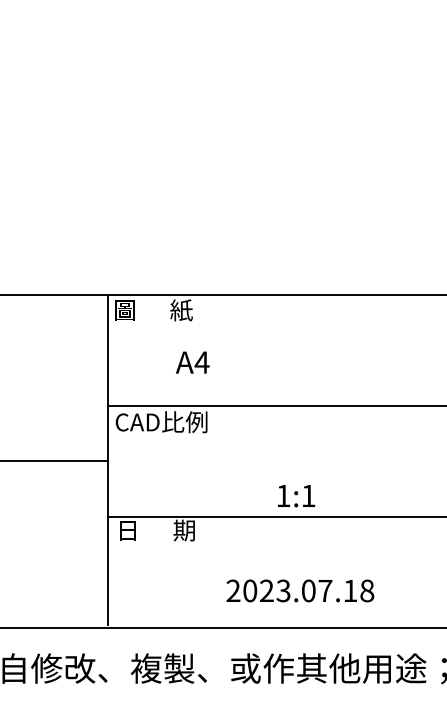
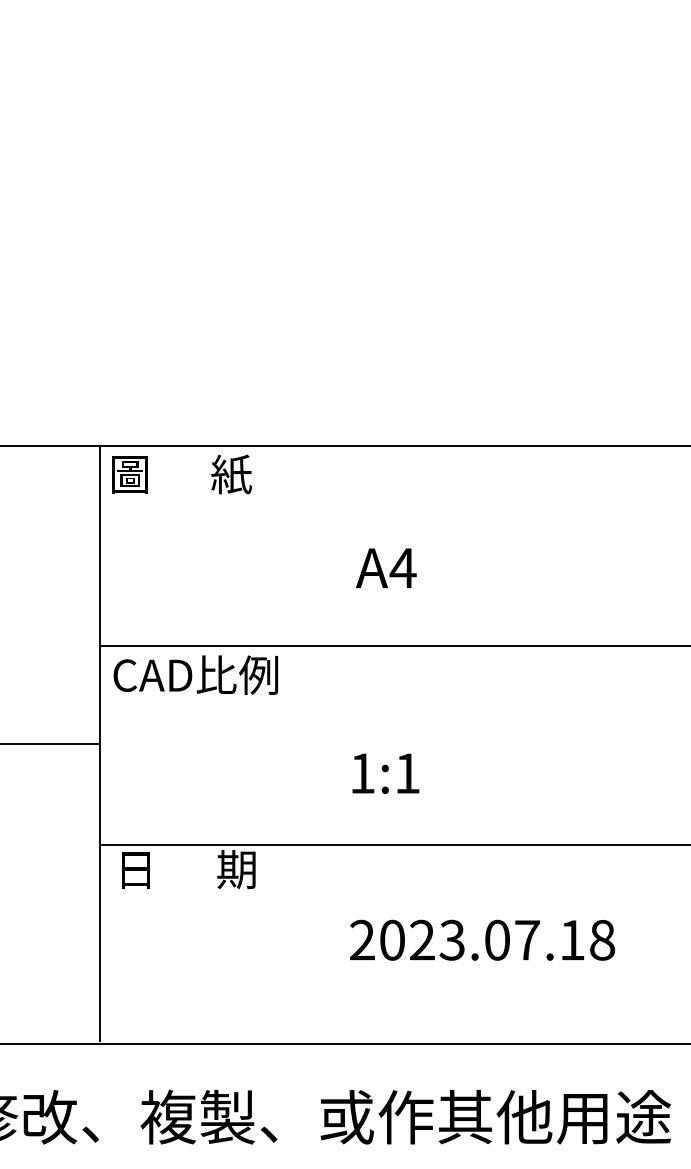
text: (192, 362) -> (385, 568), moved
text: (296, 496) -> (385, 774), moved
text: (300, 590) -> (482, 939), moved

